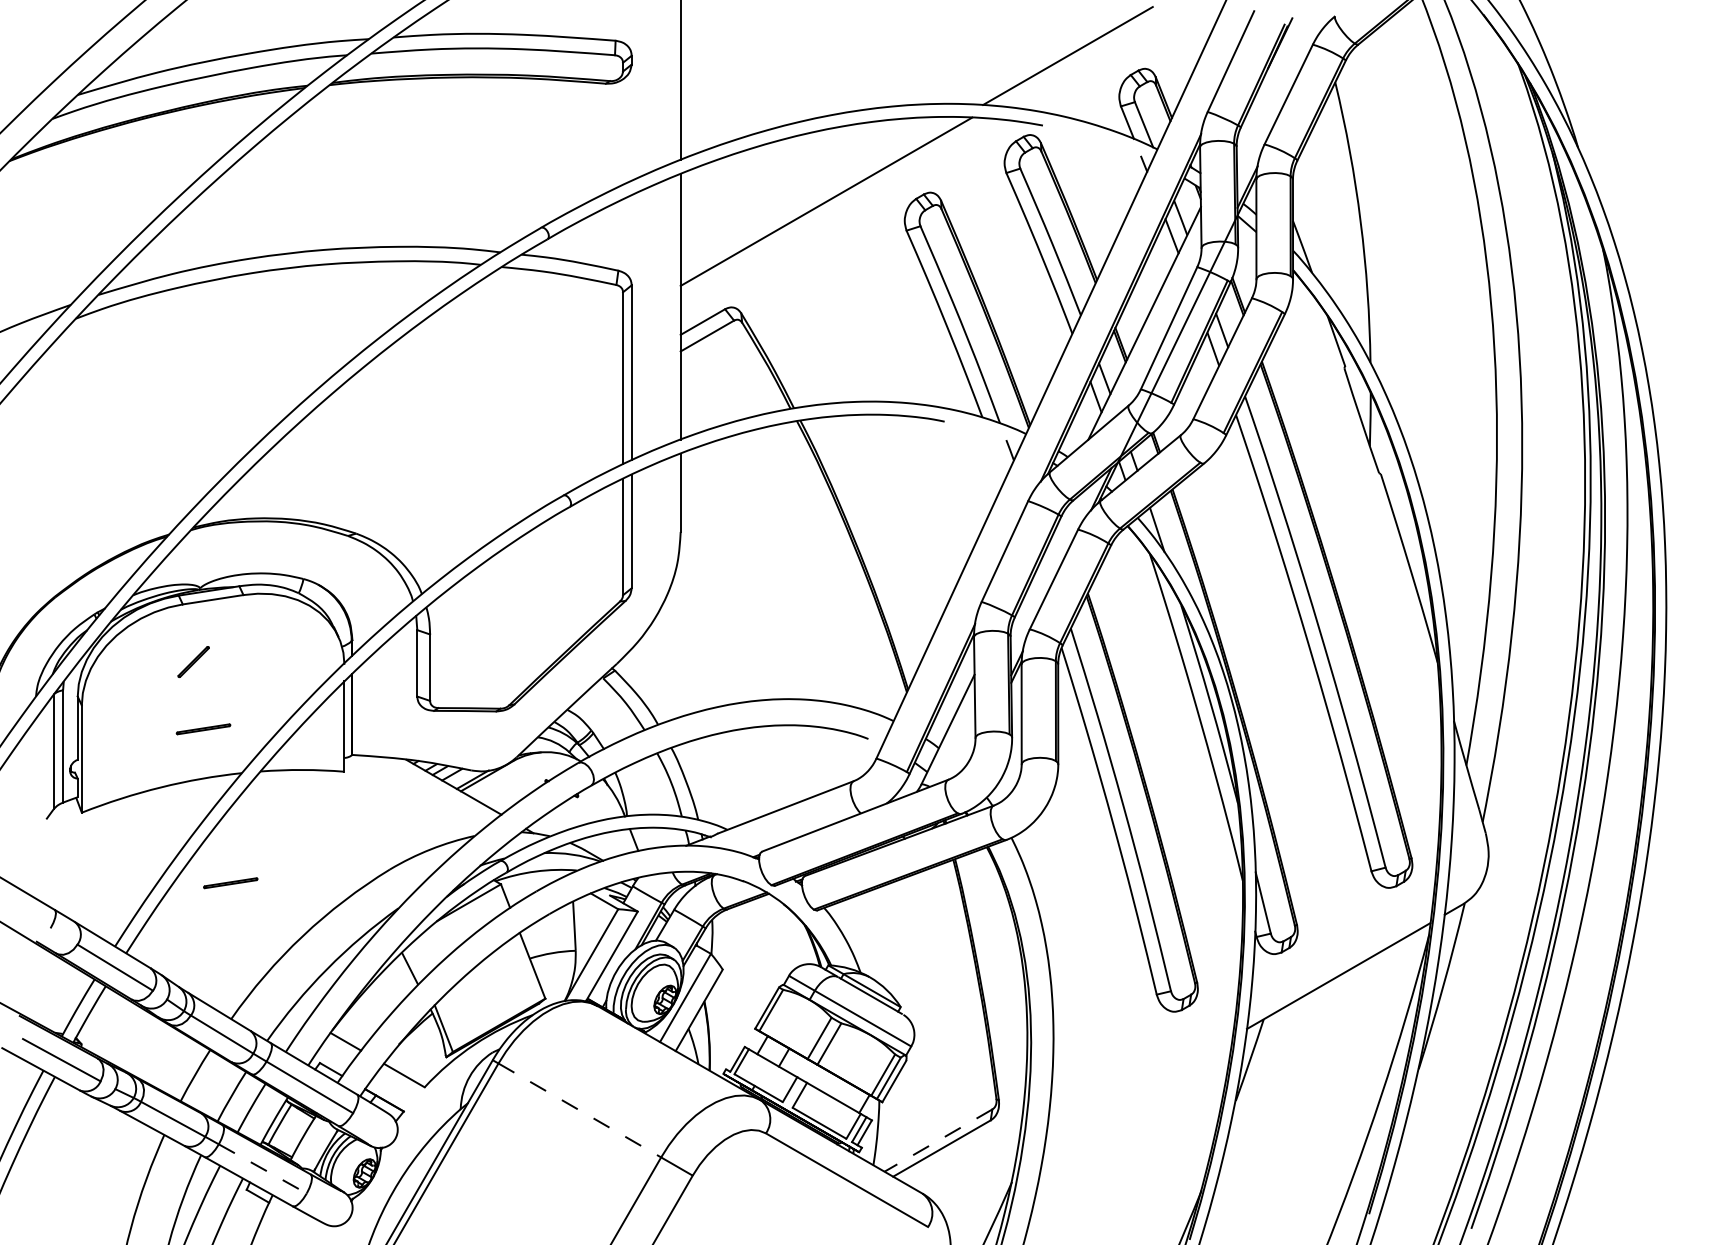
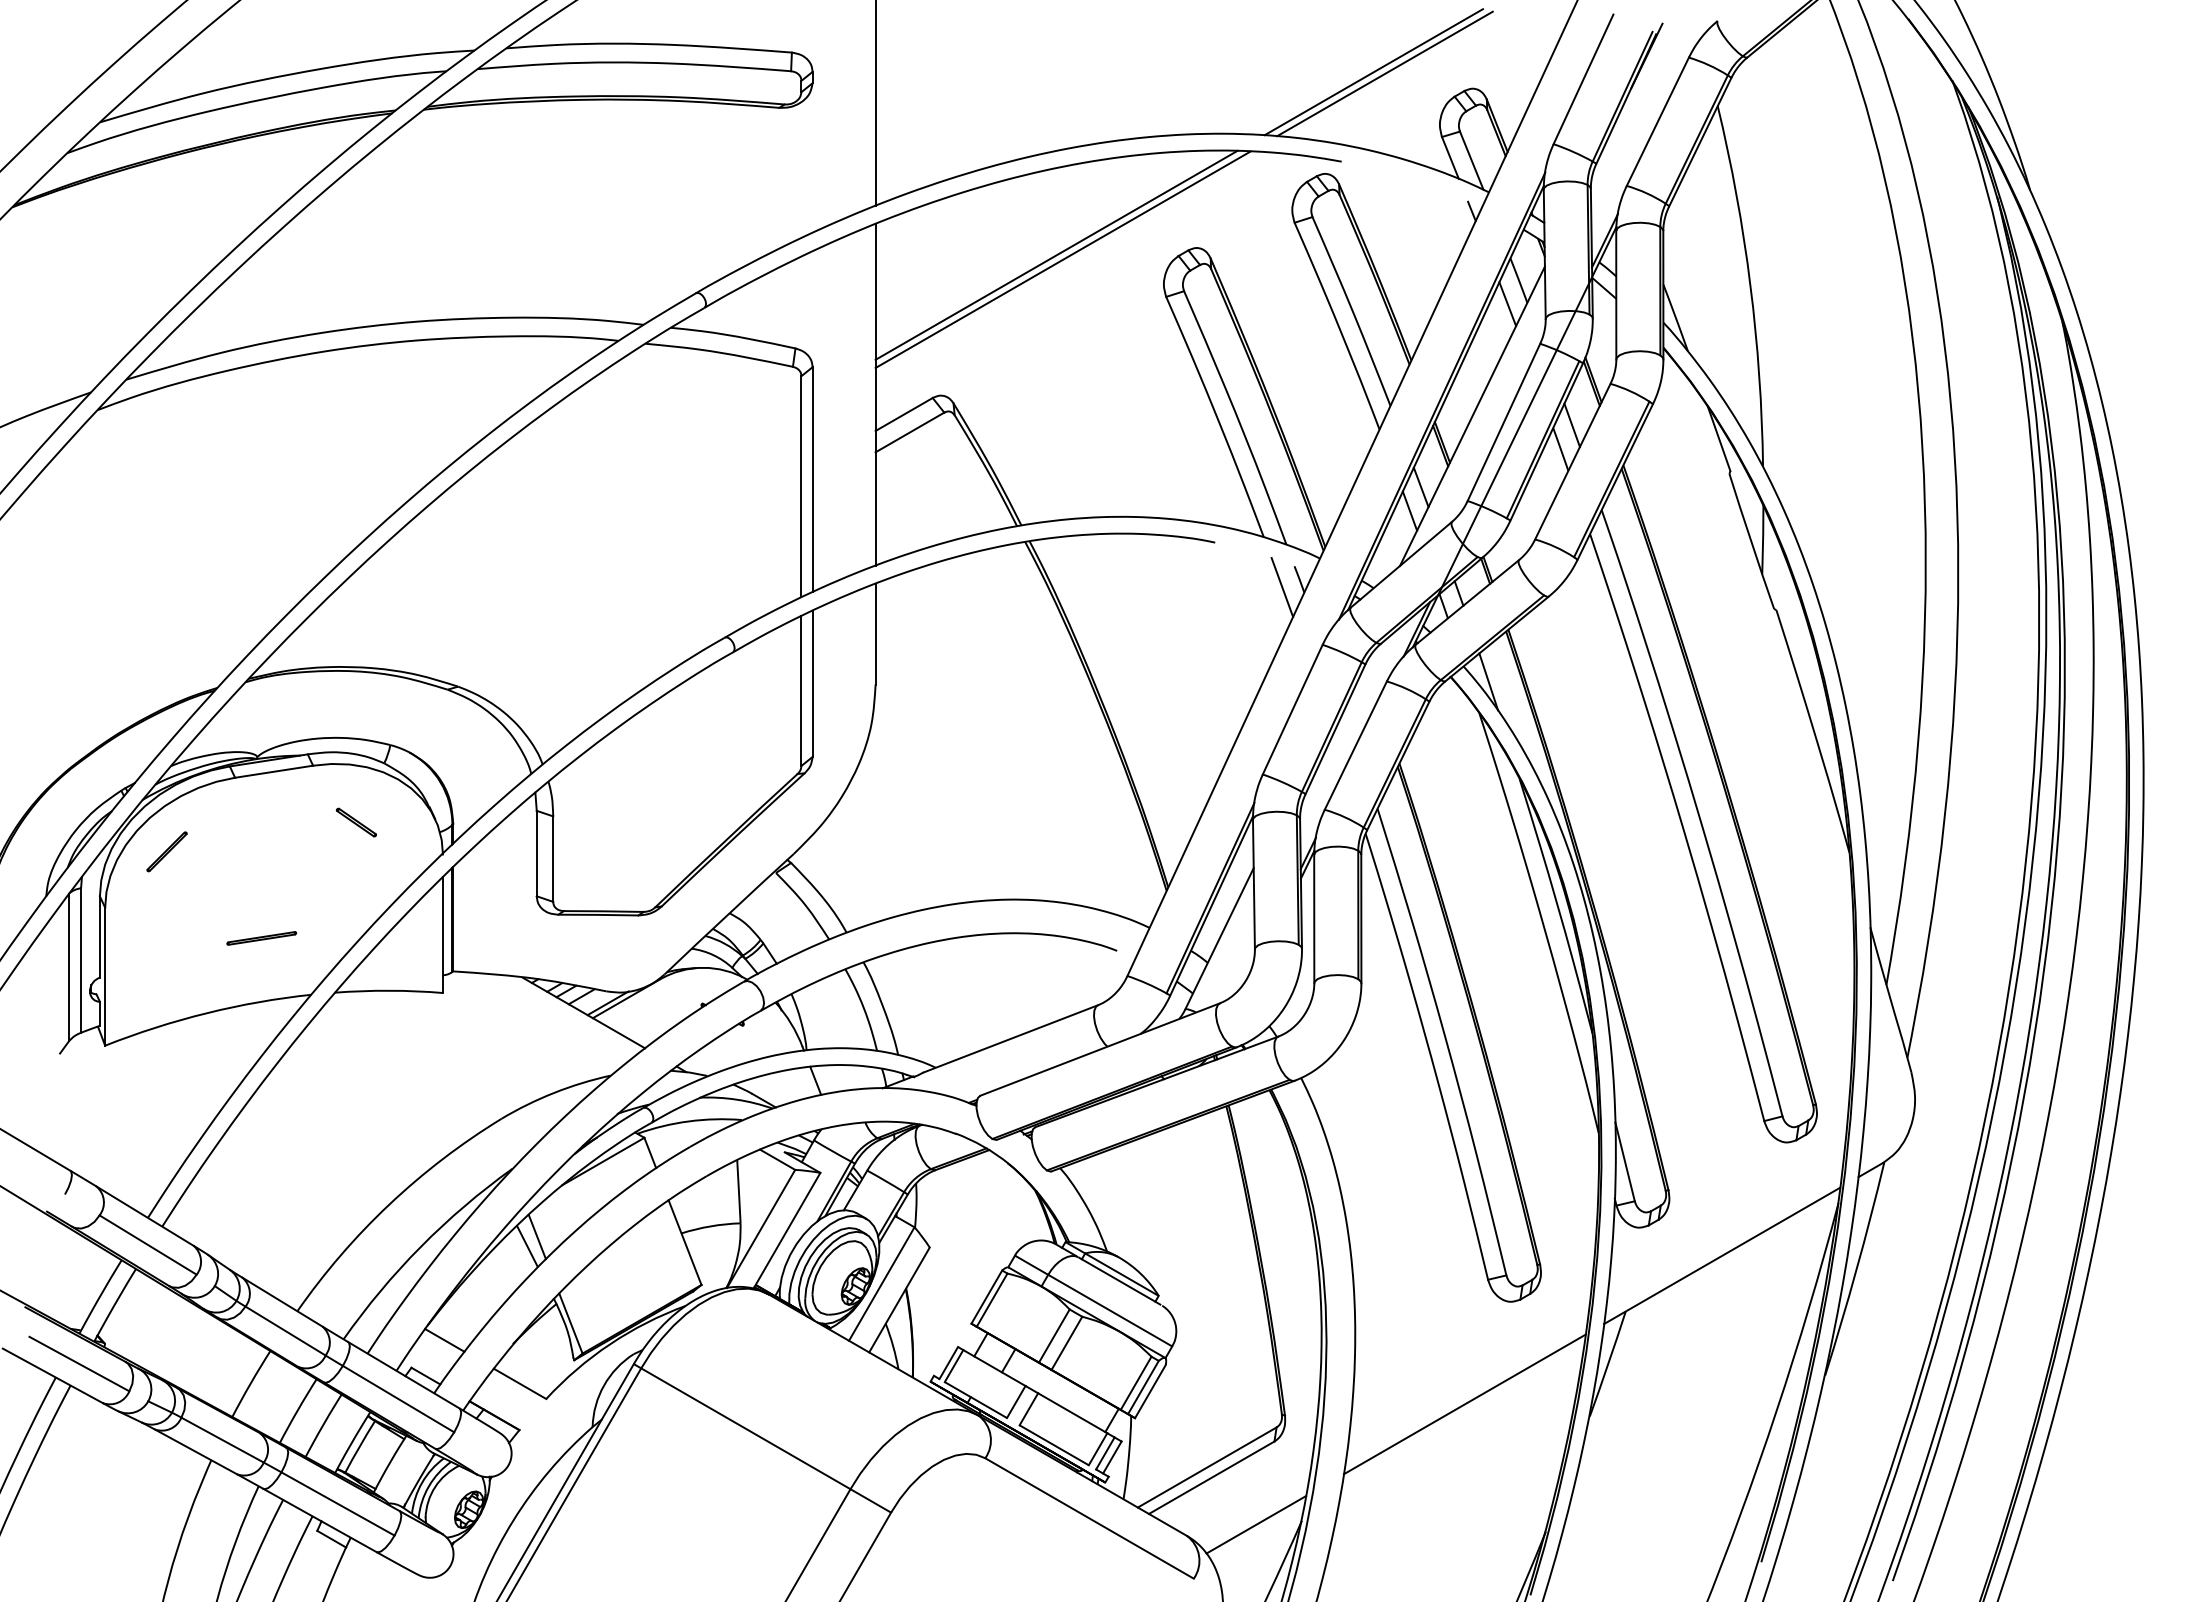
line: (1076, 57) -> (1384, 73), added
line: (821, 197) -> (1056, 254), added
line: (996, 456) -> (1282, 587), added
part: (276, 639) -> (355, 822), added
line: (193, 661) -> (166, 851), moved
part: (230, 883) -> (296, 1136), removed
line: (417, 961) -> (536, 1236), added
line: (1138, 1091) -> (1464, 1404), added
line: (579, 1110) -> (745, 1428), dashed -> solid
line: (937, 1140) -> (1206, 1467), dashed -> solid
line: (263, 1168) -> (338, 1503), dashed -> solid
line: (976, 1184) -> (1256, 1524), added

